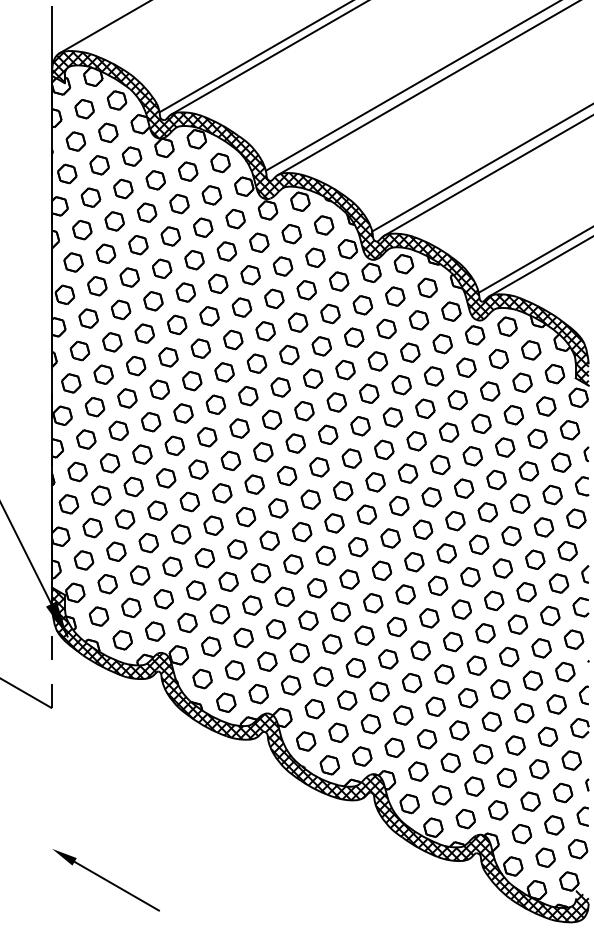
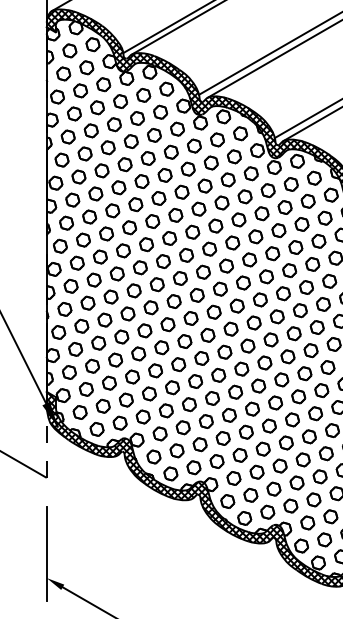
line: (52, 814) -> (46, 553), added

